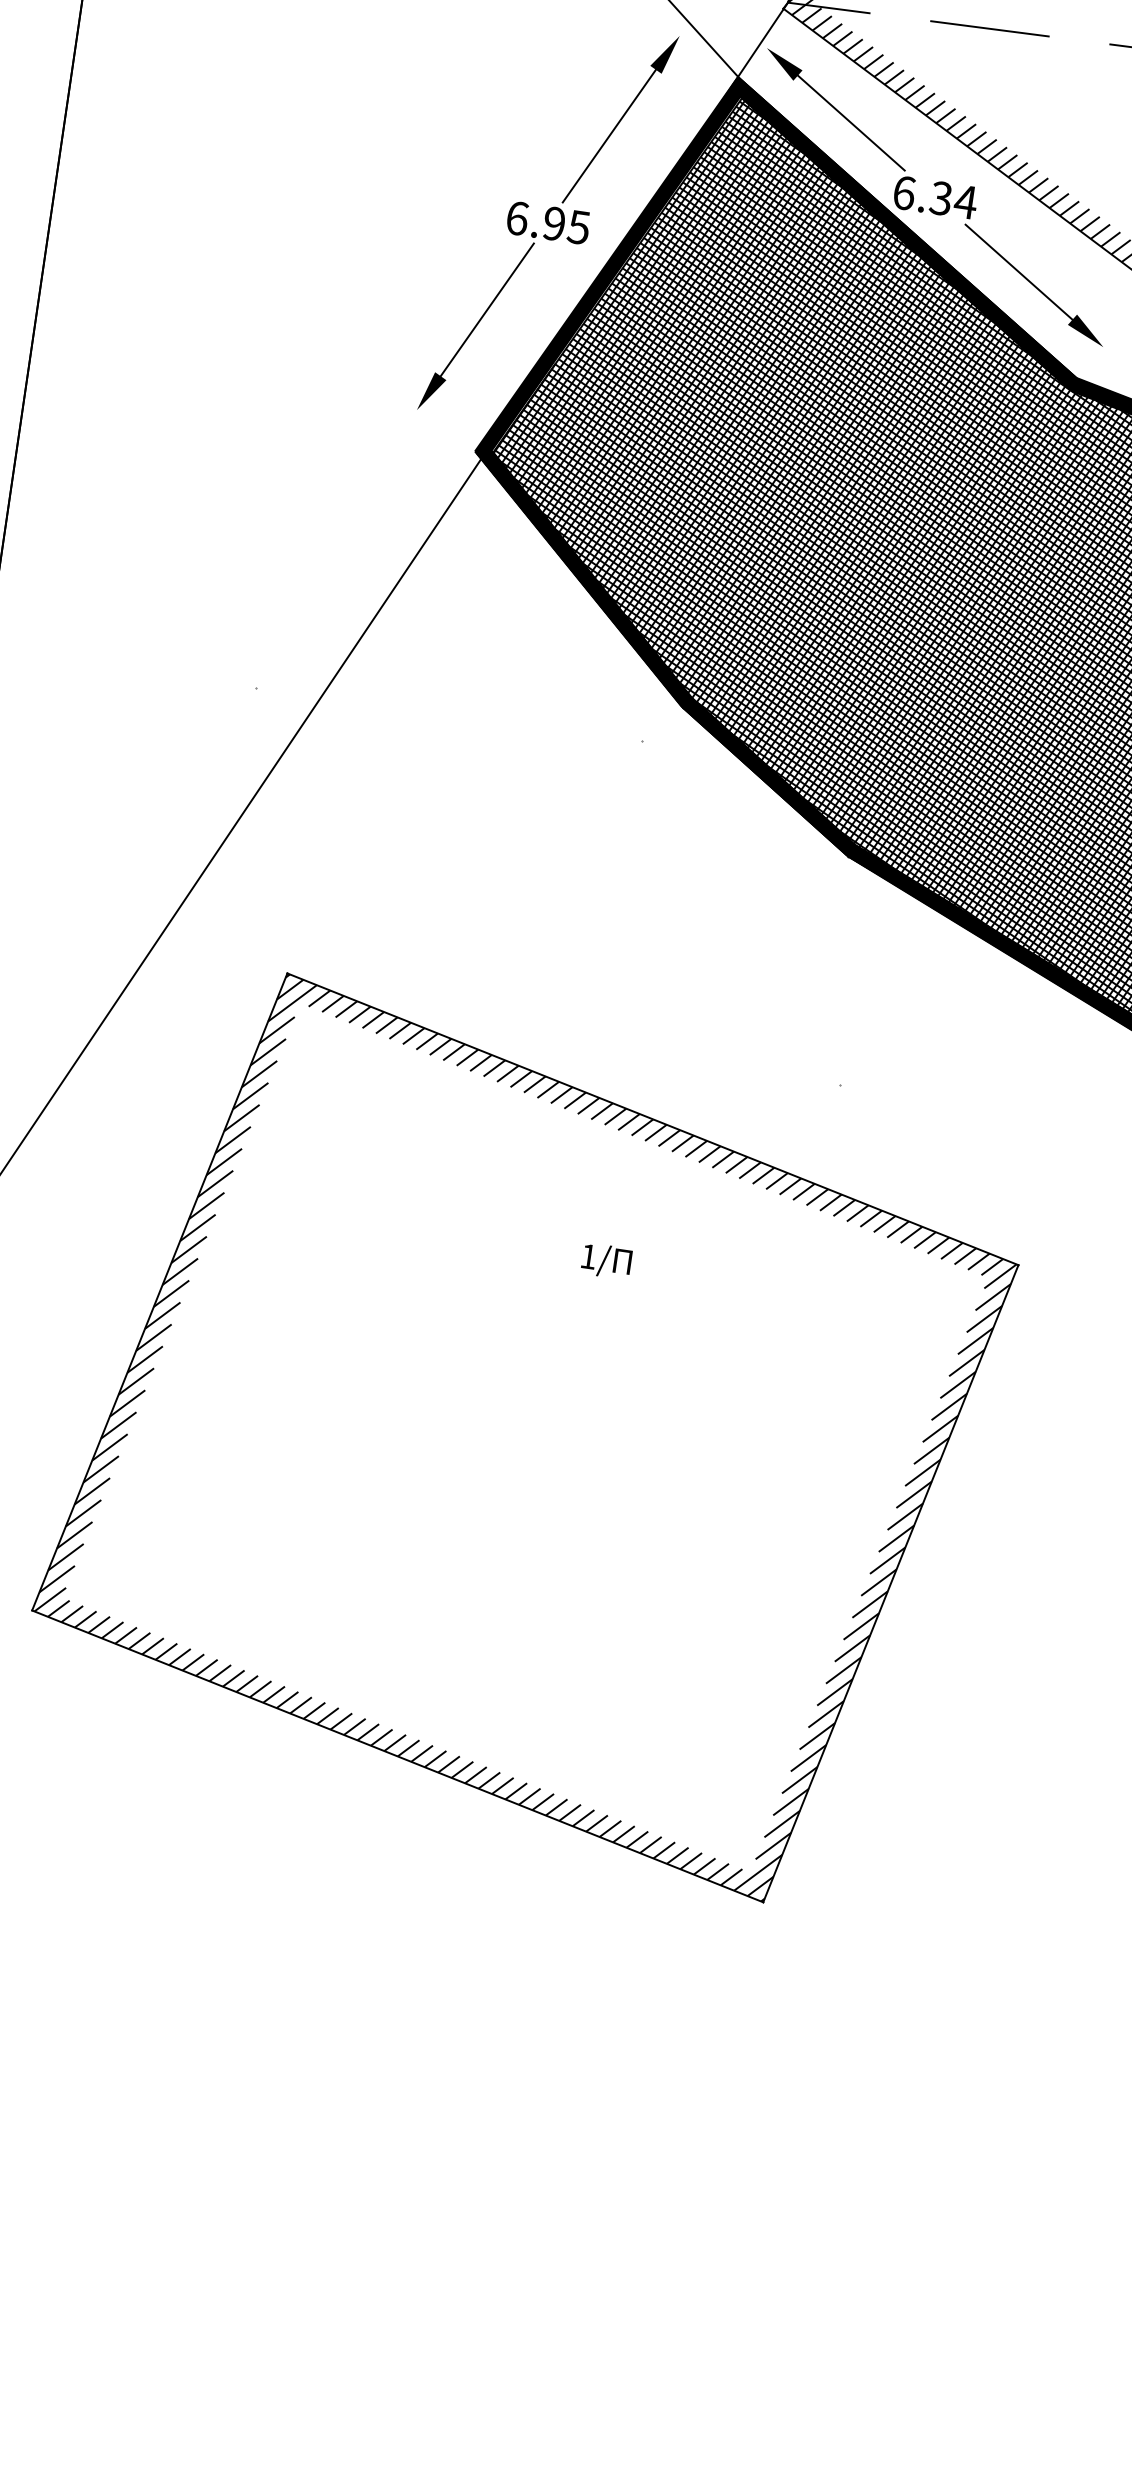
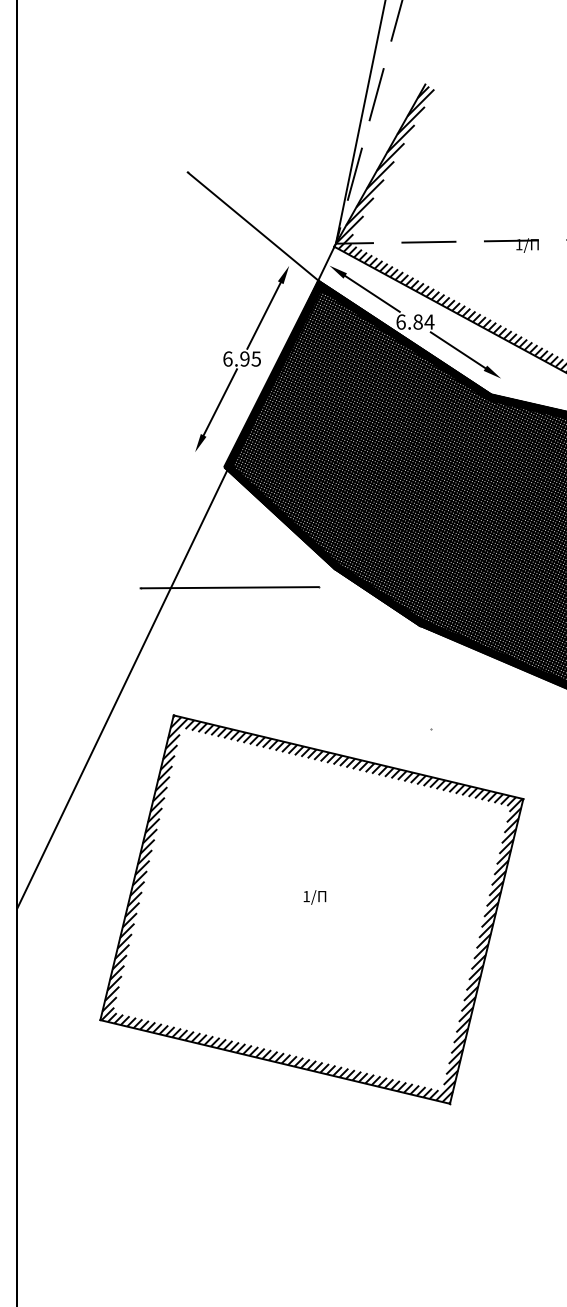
text: (940, 197) -> (417, 321), 6.34 -> 6.84
line: (448, 713) -> (229, 587), added
text: (605, 1261) -> (314, 897), moved

